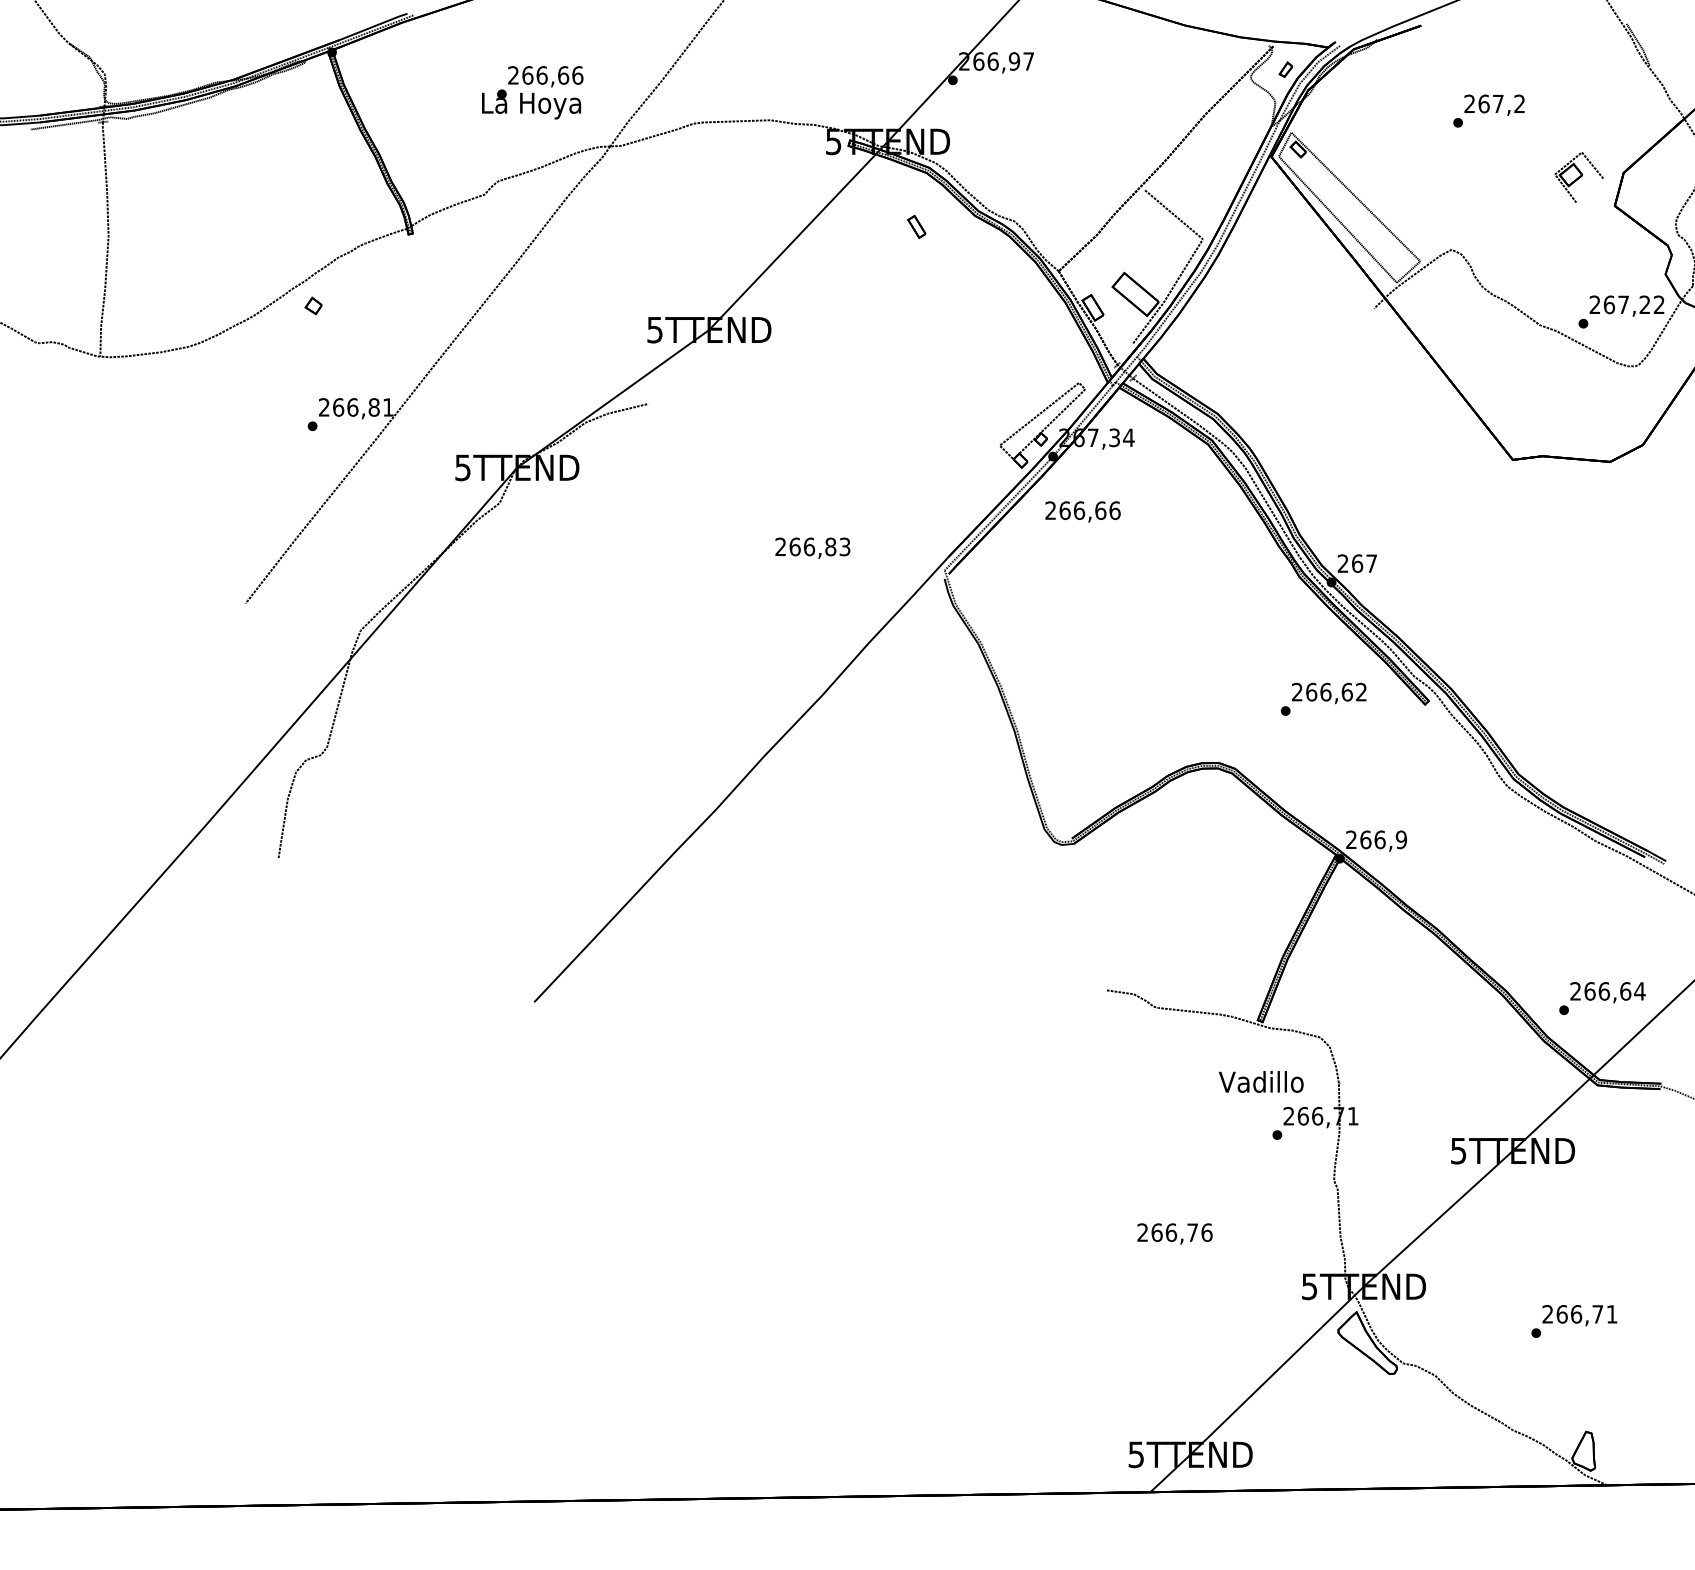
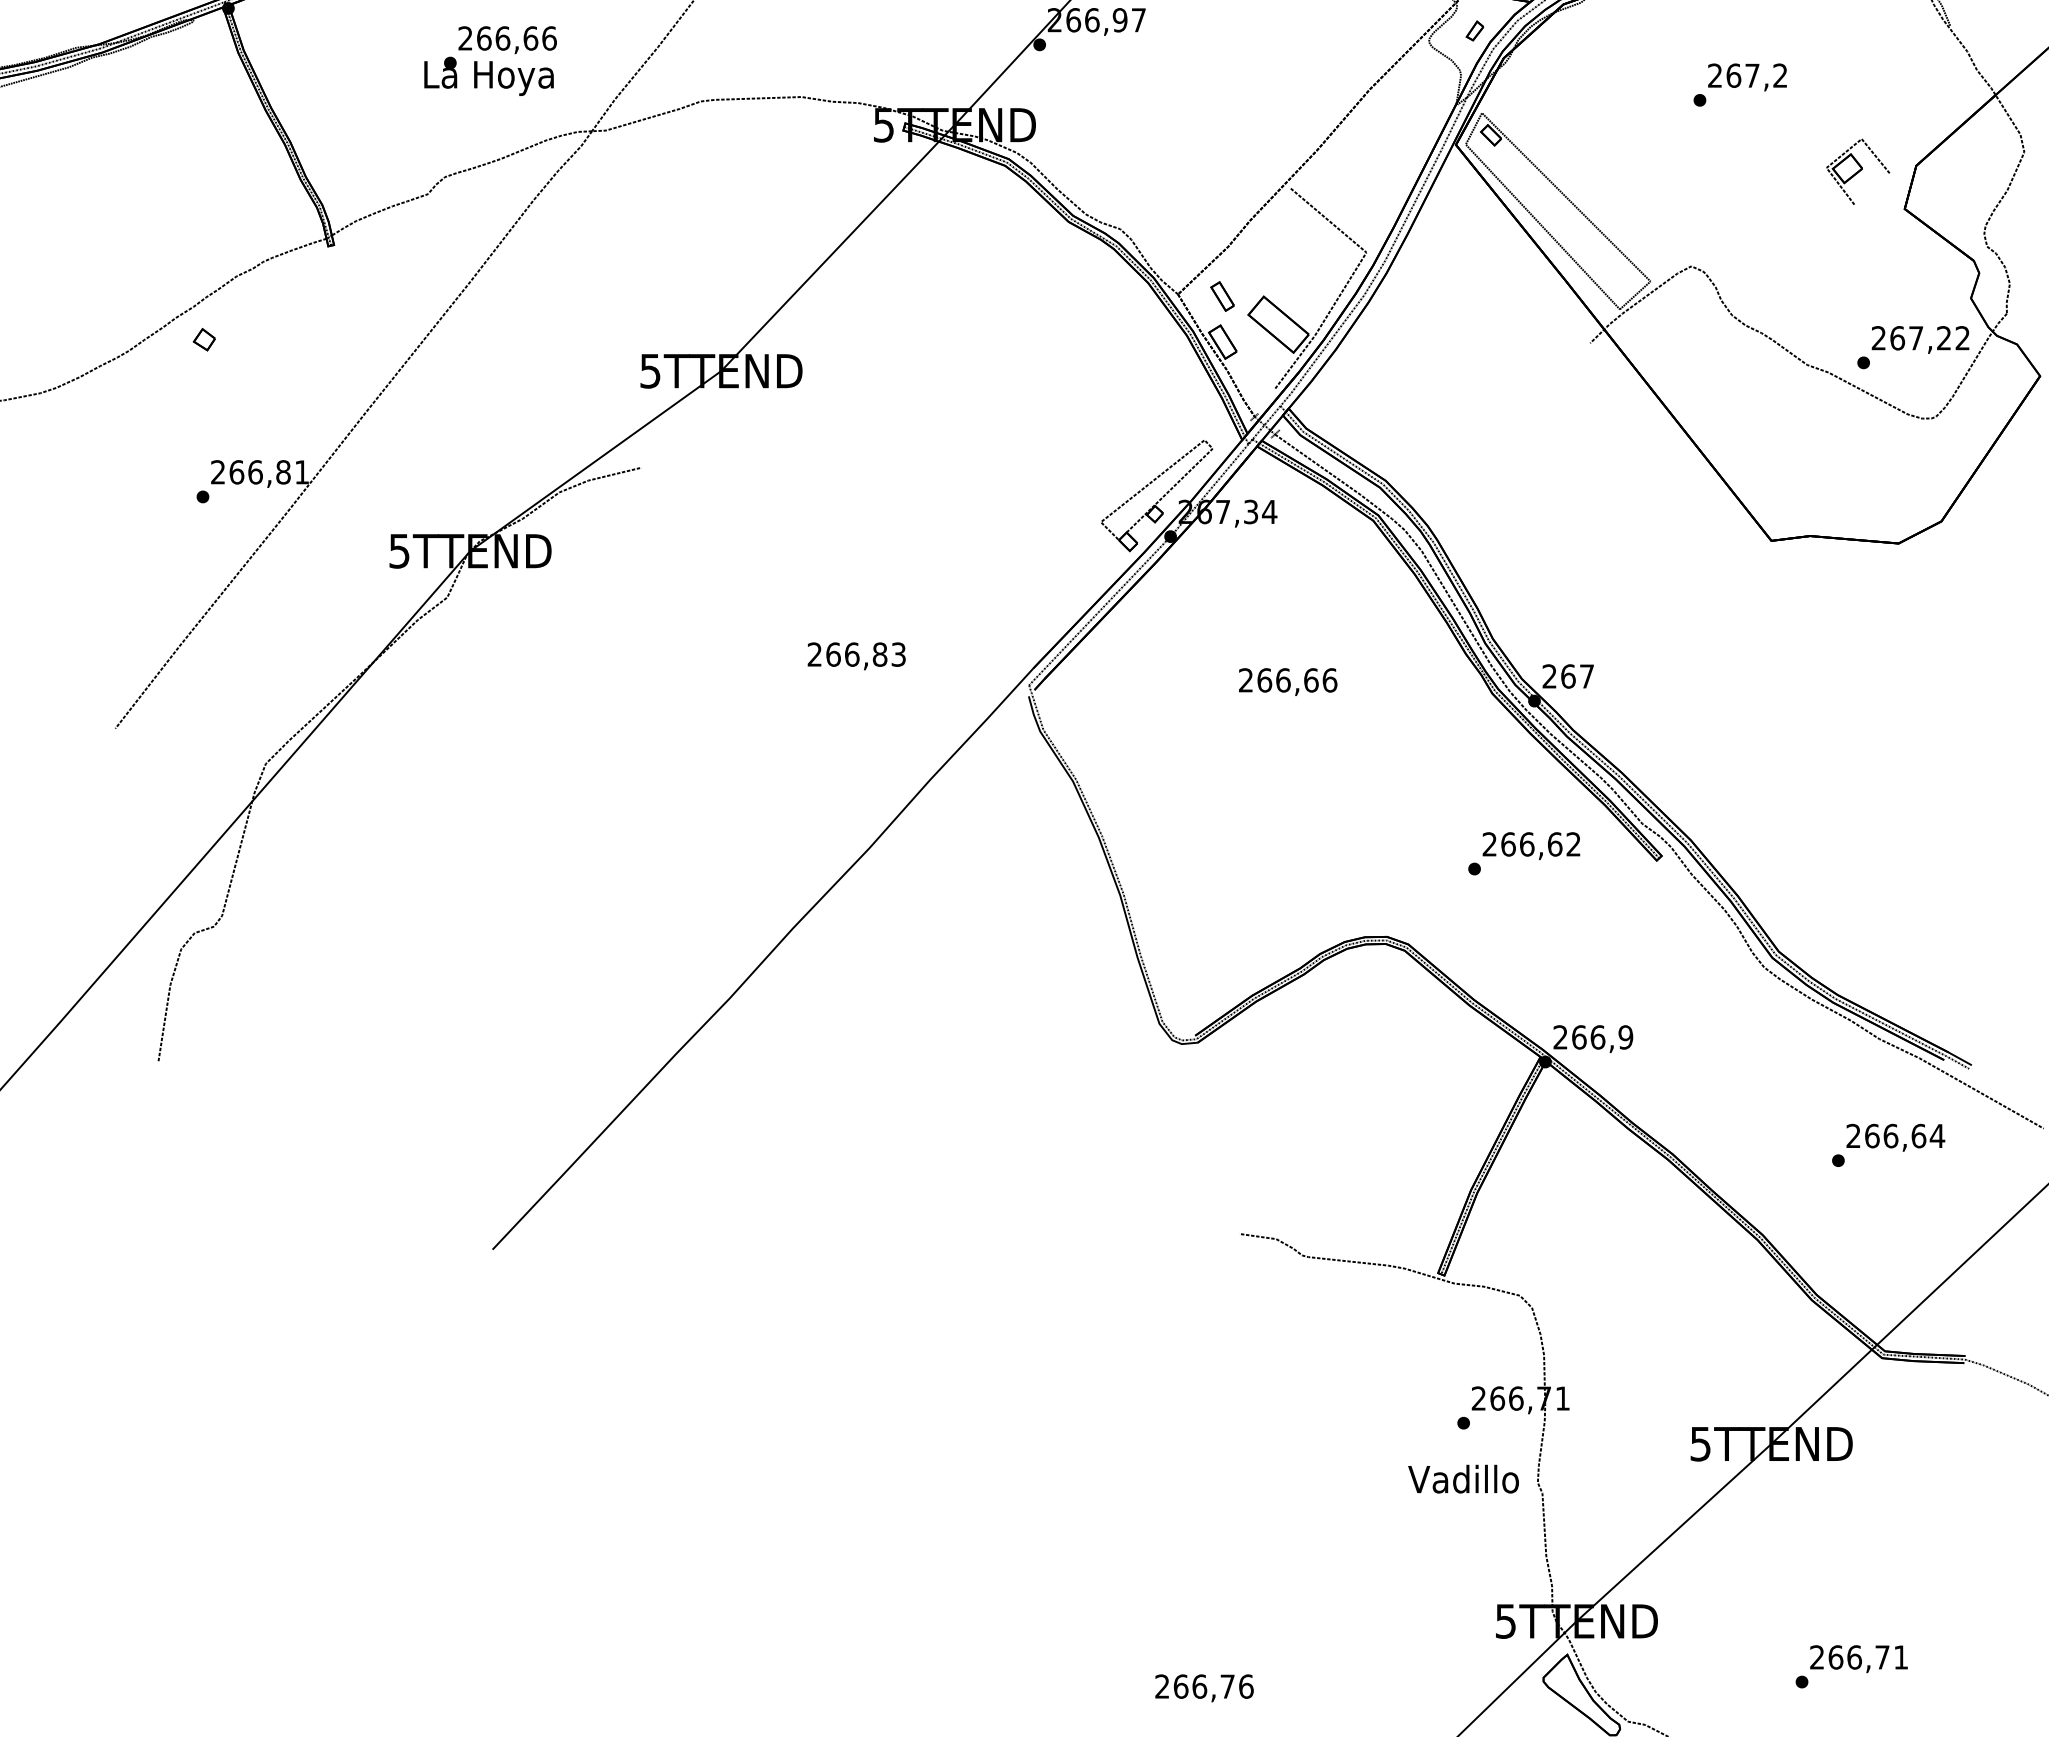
part: (916, 226) -> (1222, 295), moved
text: (1082, 511) -> (1287, 681), moved
text: (1602, 998) -> (1888, 1145), moved
text: (1261, 1081) -> (1463, 1478), moved
text: (1174, 1233) -> (1203, 1687), moved

